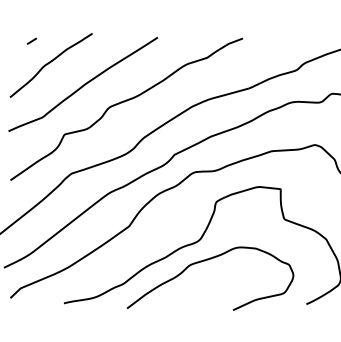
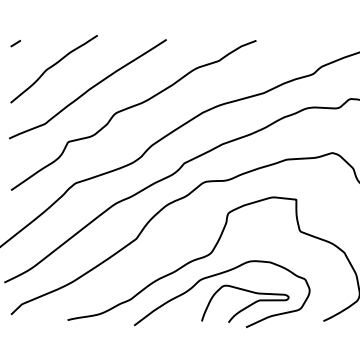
curve: (31, 41) -> (15, 43), moved
curve: (233, 290) -> (246, 306), added

